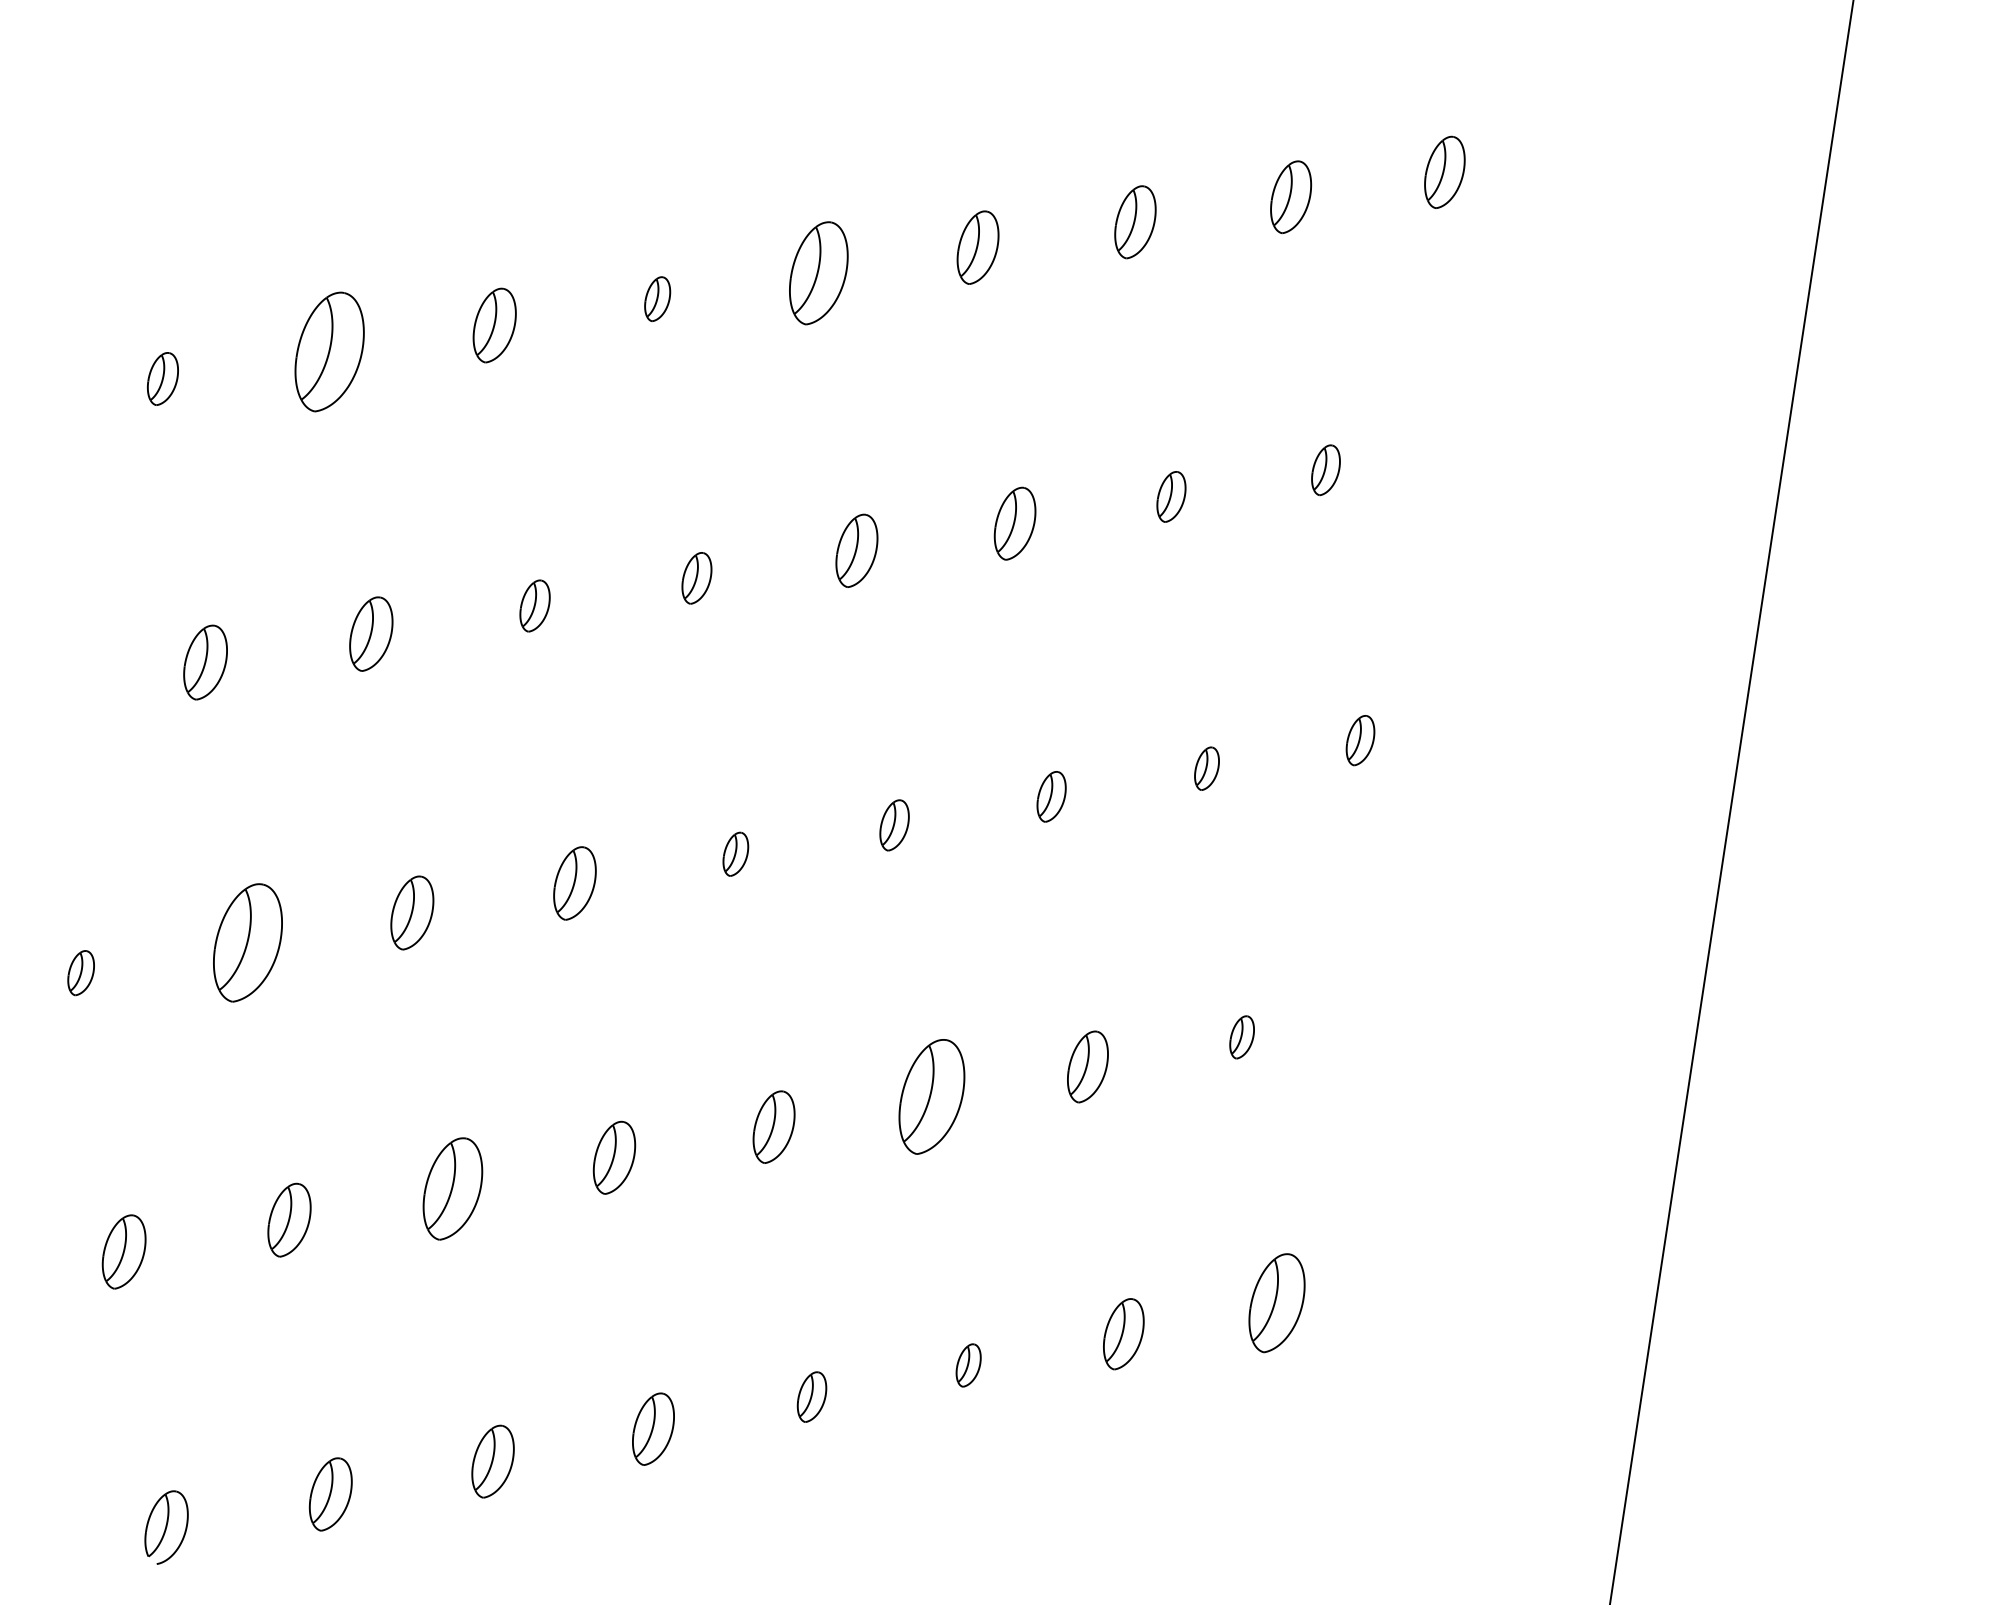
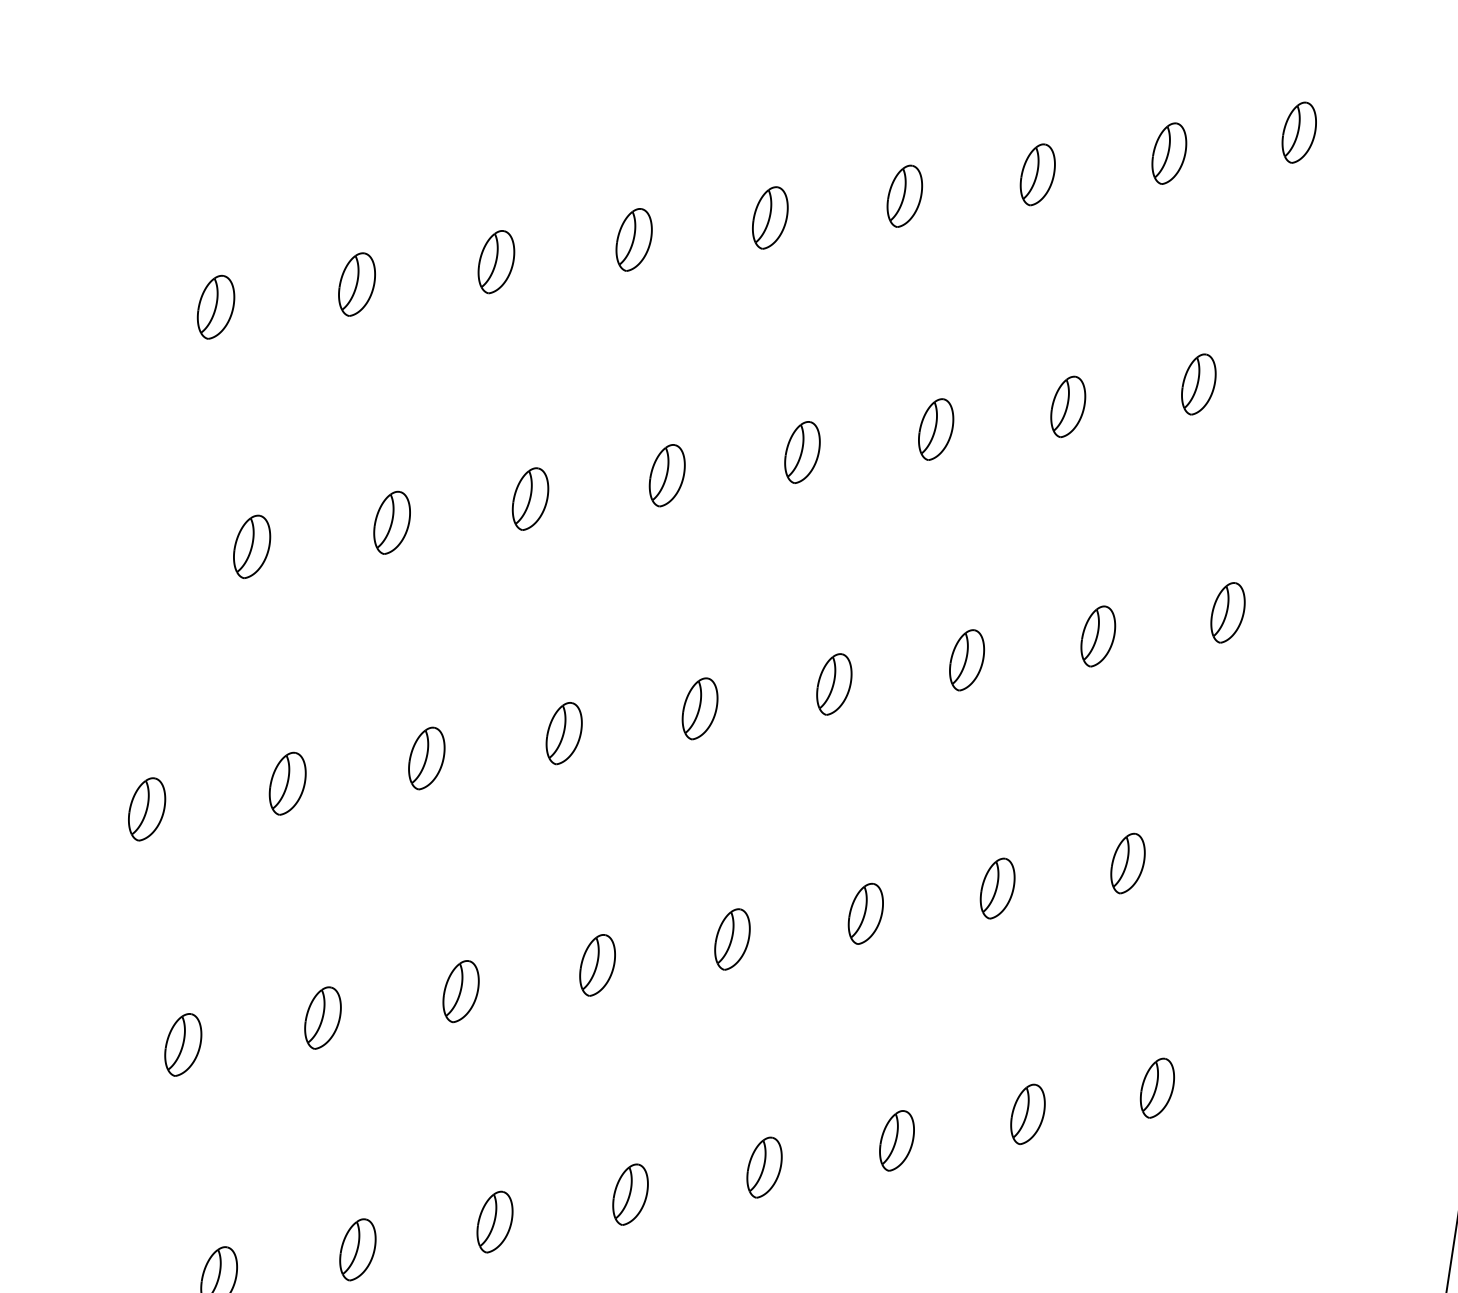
part: (818, 273) -> (770, 218), size x0.71
part: (657, 298) -> (633, 239), size x1.67
part: (329, 352) -> (356, 284), size x0.62
part: (162, 378) -> (215, 306), size x1.43
part: (1325, 469) -> (1198, 383), size x1.43
part: (1171, 496) -> (1068, 406), size x1.43
part: (696, 578) -> (666, 475), size x1.43
part: (534, 605) -> (530, 498), size x1.43
part: (1360, 740) -> (1227, 612), size x1.43
part: (1206, 768) -> (1097, 636), size x1.67
part: (1051, 796) -> (966, 660), size x1.43
part: (894, 825) -> (834, 684), size x1.43
part: (735, 854) -> (699, 709), size x1.67
part: (247, 942) -> (287, 783), size x0.62
part: (80, 972) -> (146, 808), size x1.67
part: (1241, 1037) -> (1127, 863), size x1.67
part: (931, 1096) -> (865, 913), size x0.62
part: (452, 1188) -> (460, 991), size x0.71
part: (1276, 1303) -> (1157, 1088), size x0.71
part: (968, 1365) -> (896, 1140), size x1.67
part: (811, 1396) -> (764, 1167), size x1.43

